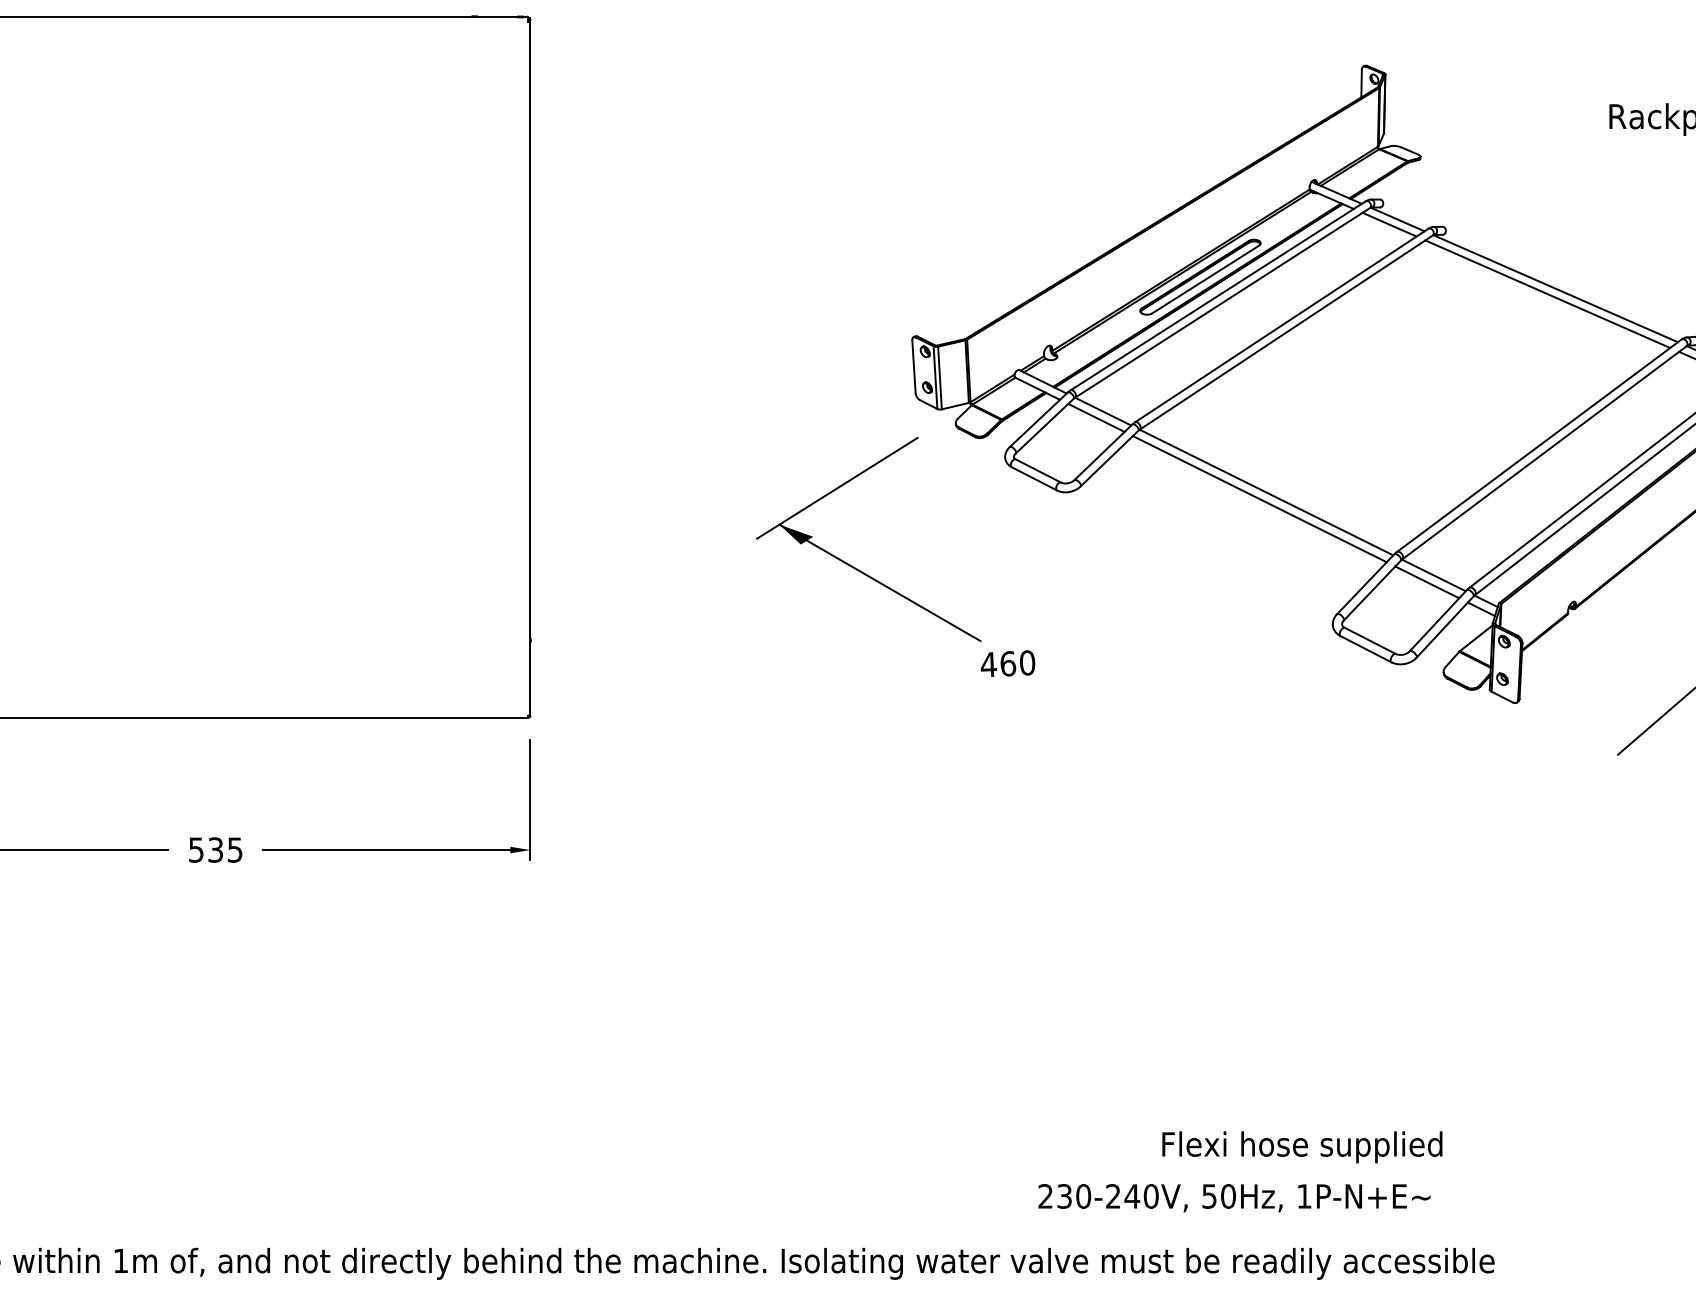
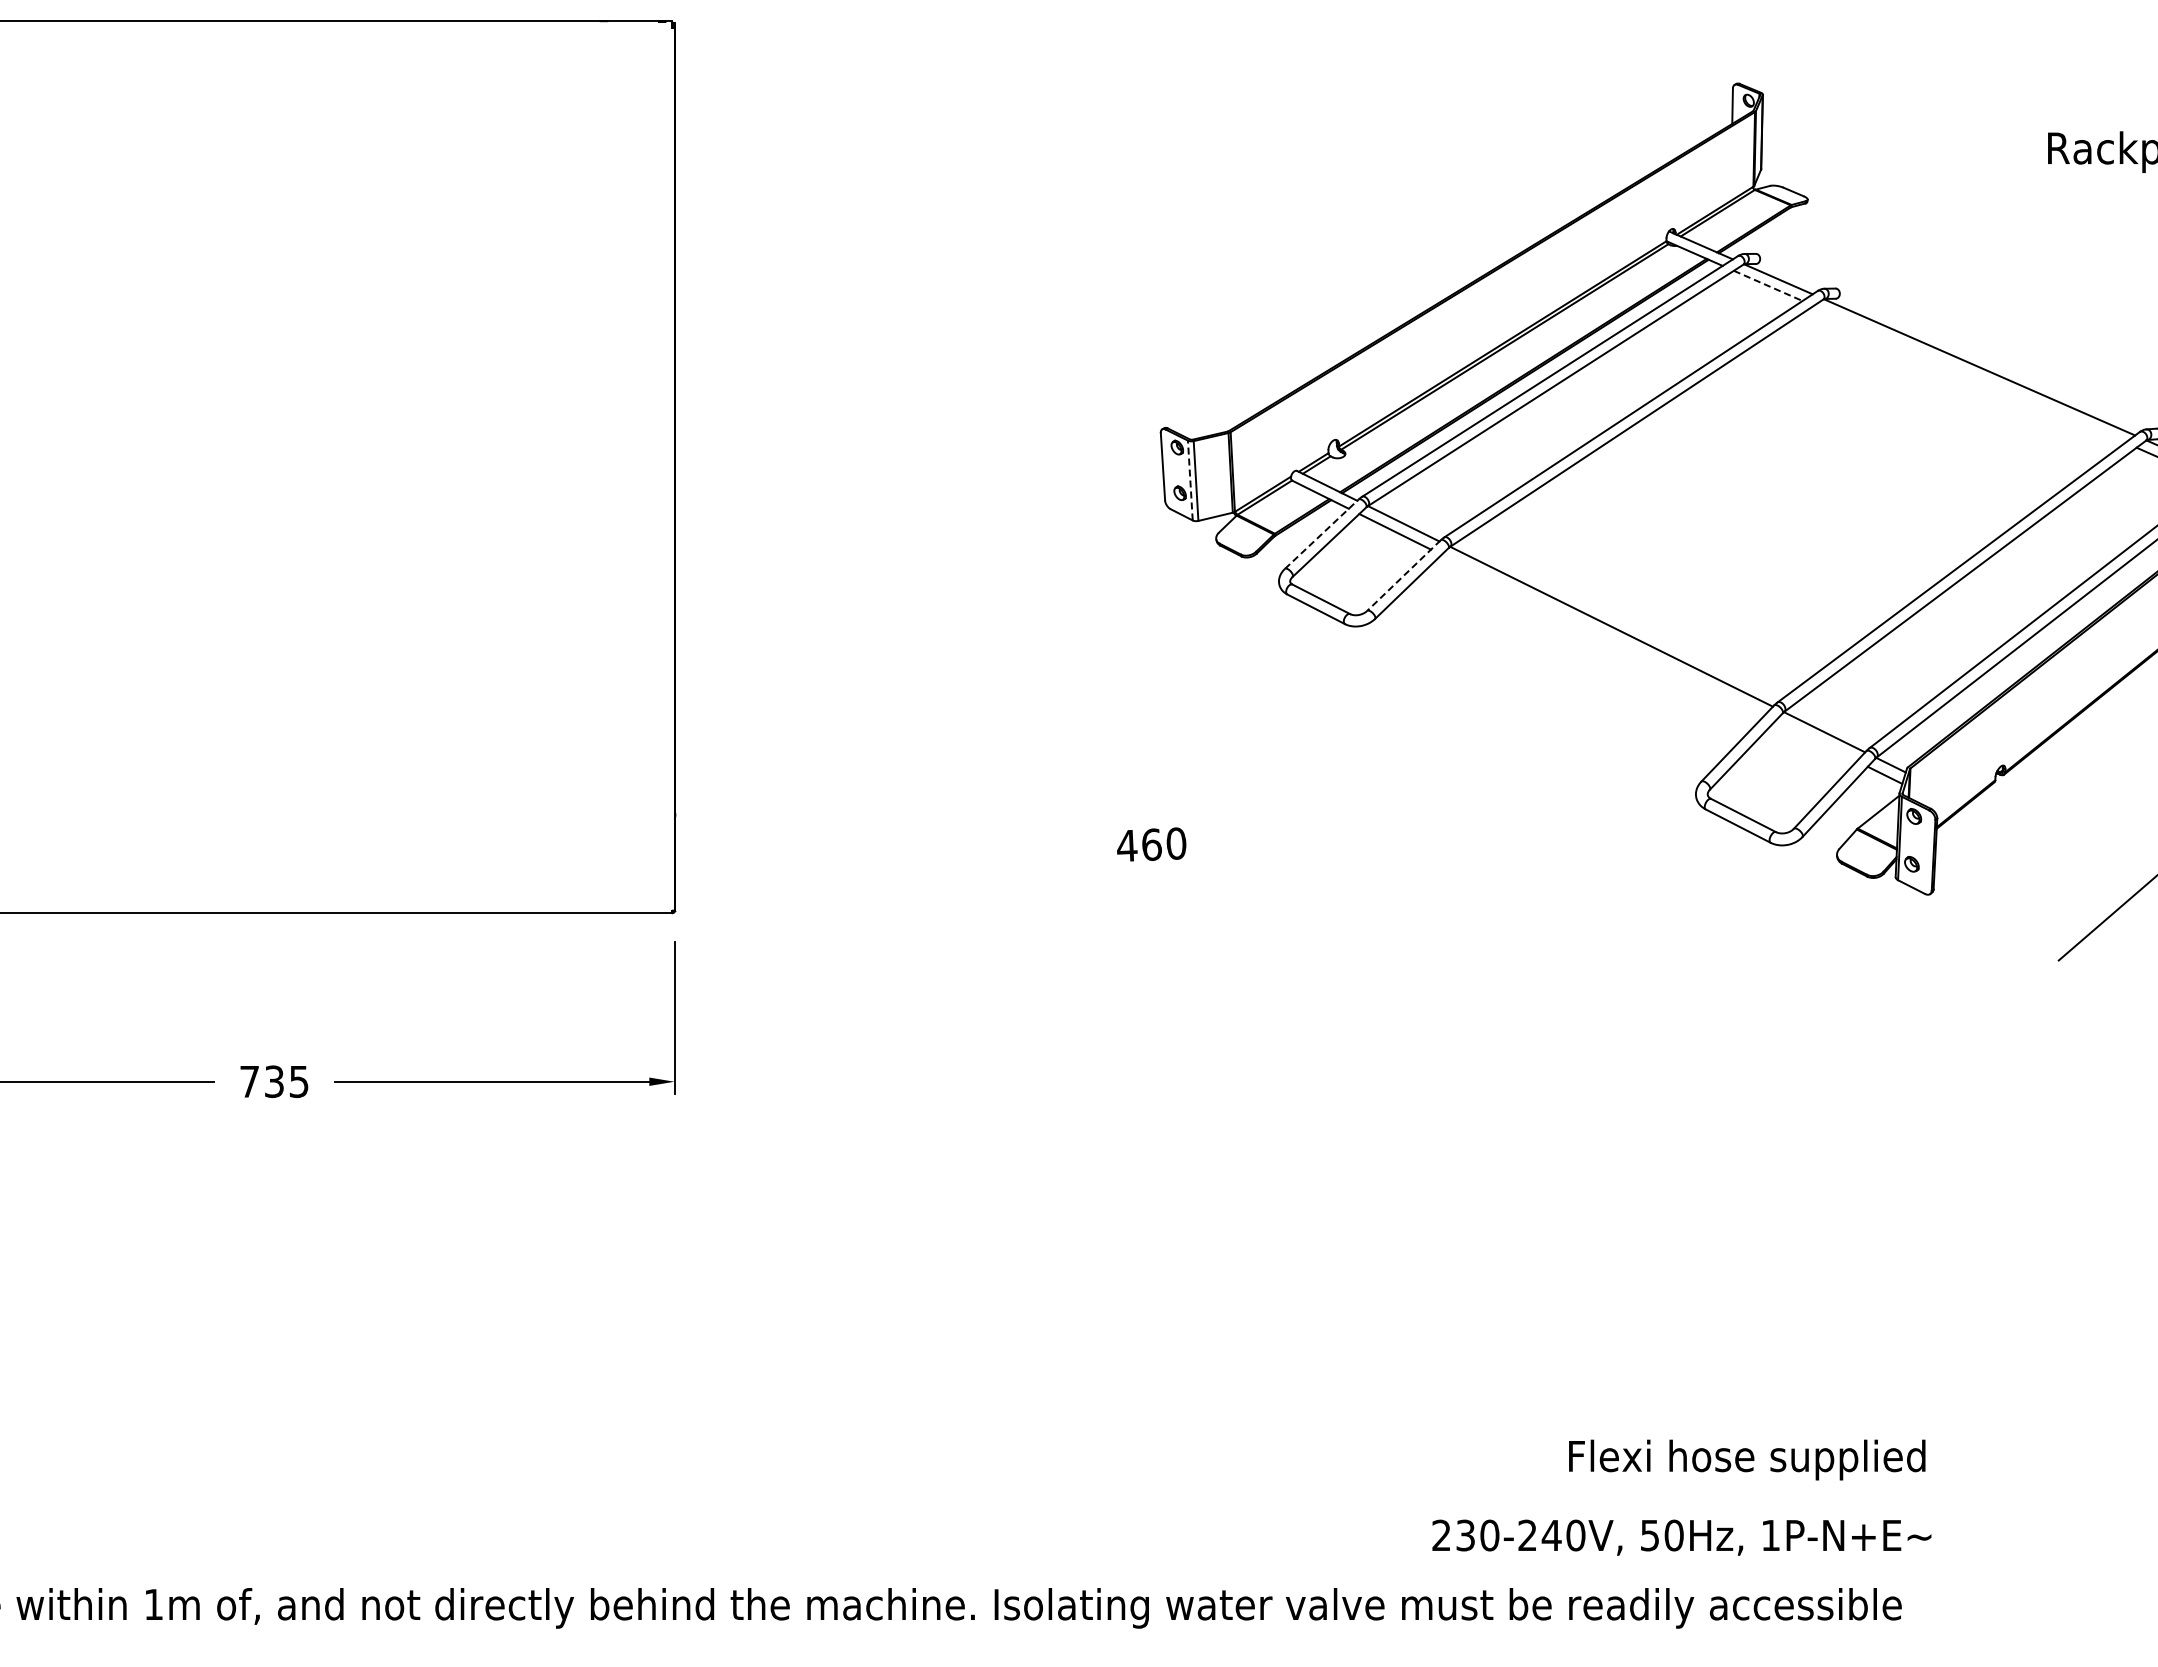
line: (1389, 224) -> (1768, 285), solid -> dashed
part: (1200, 277) -> (1527, 352), removed
line: (1547, 293) -> (1969, 373), removed
line: (935, 377) -> (1190, 480), solid -> dashed
line: (1038, 420) -> (1321, 534), solid -> dashed
line: (1102, 452) -> (1403, 575), solid -> dashed
line: (1259, 498) -> (1602, 634), removed
part: (853, 566) -> (1085, 720), removed
line: (1426, 581) -> (1815, 740), removed
text: (1007, 663) -> (1151, 844), moved
text: (196, 850) -> (249, 1082), 535 -> 735
text: (1302, 1146) -> (1747, 1459), moved
text: (1234, 1197) -> (1681, 1537), moved

